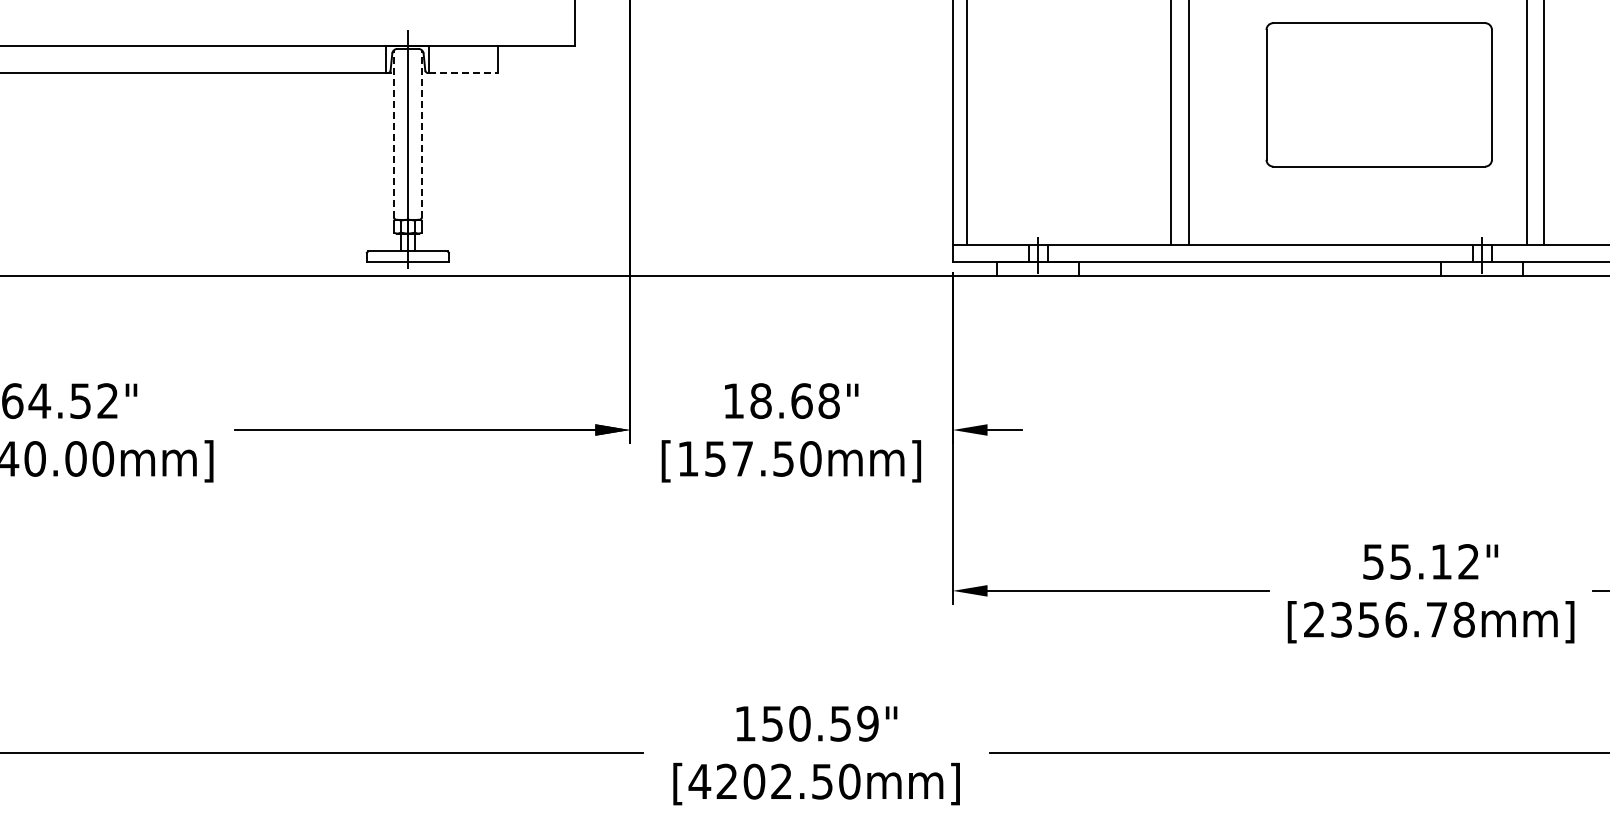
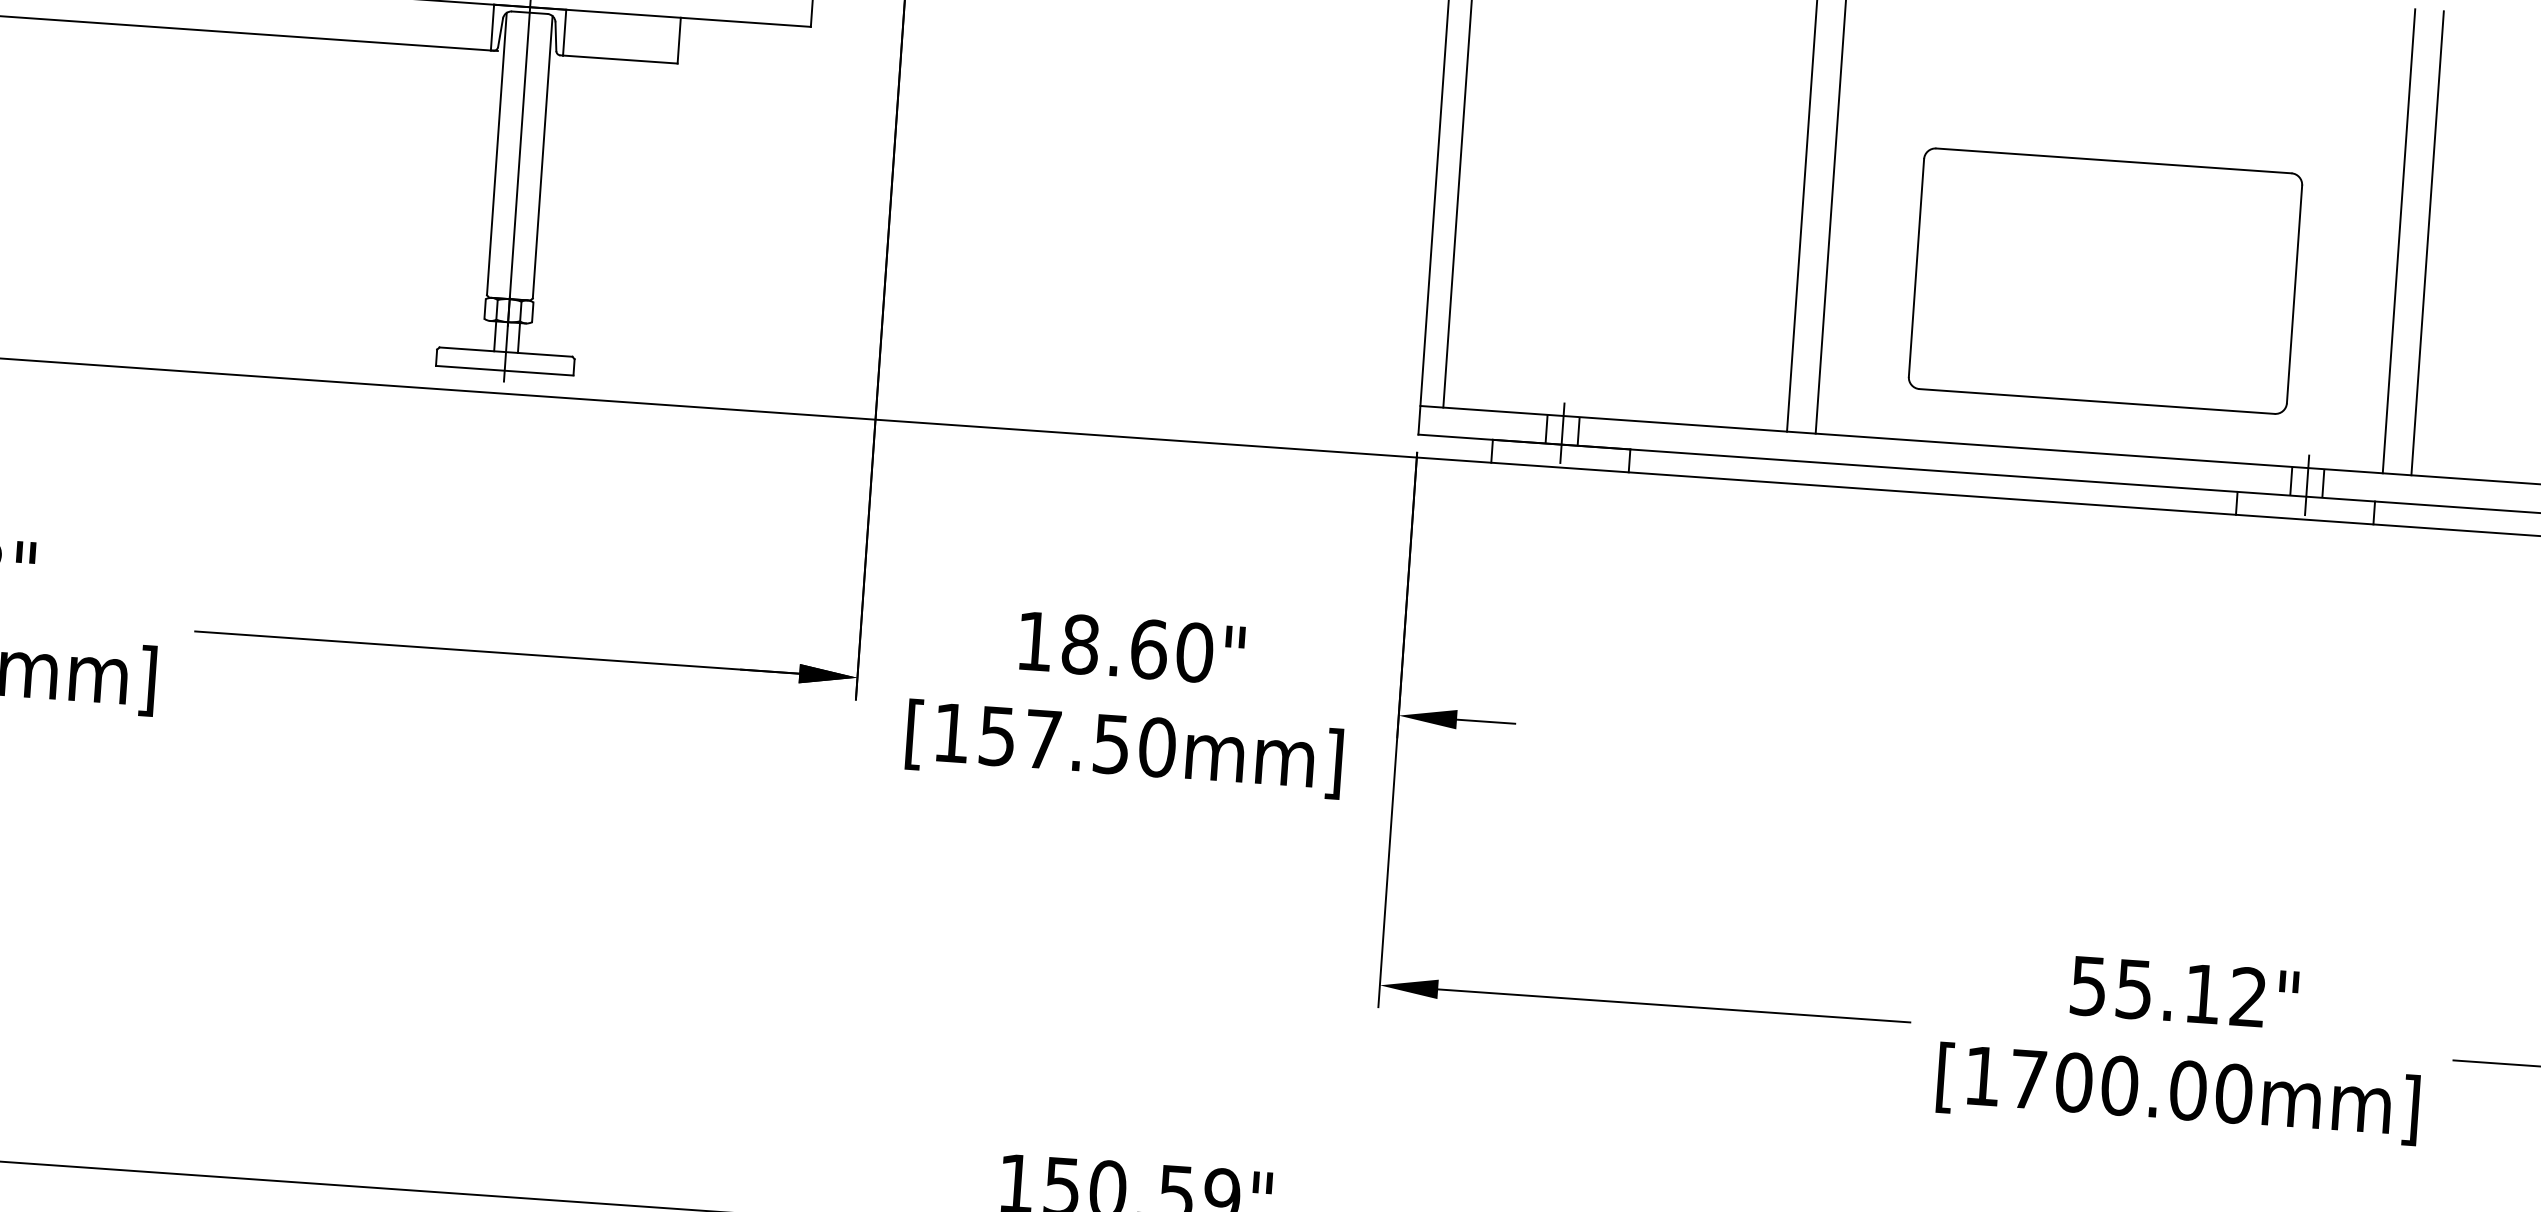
line: (464, 72) -> (621, 58), dashed -> solid
part: (1378, 94) -> (2104, 280), moved
line: (394, 133) -> (497, 152), dashed -> solid
line: (421, 133) -> (542, 156), dashed -> solid
text: (828, 400) -> (1193, 651), 18.68" -> 18.60"
text: (1389, 619) -> (2108, 1084), [2356.78mm] -> [1700.00mm]

